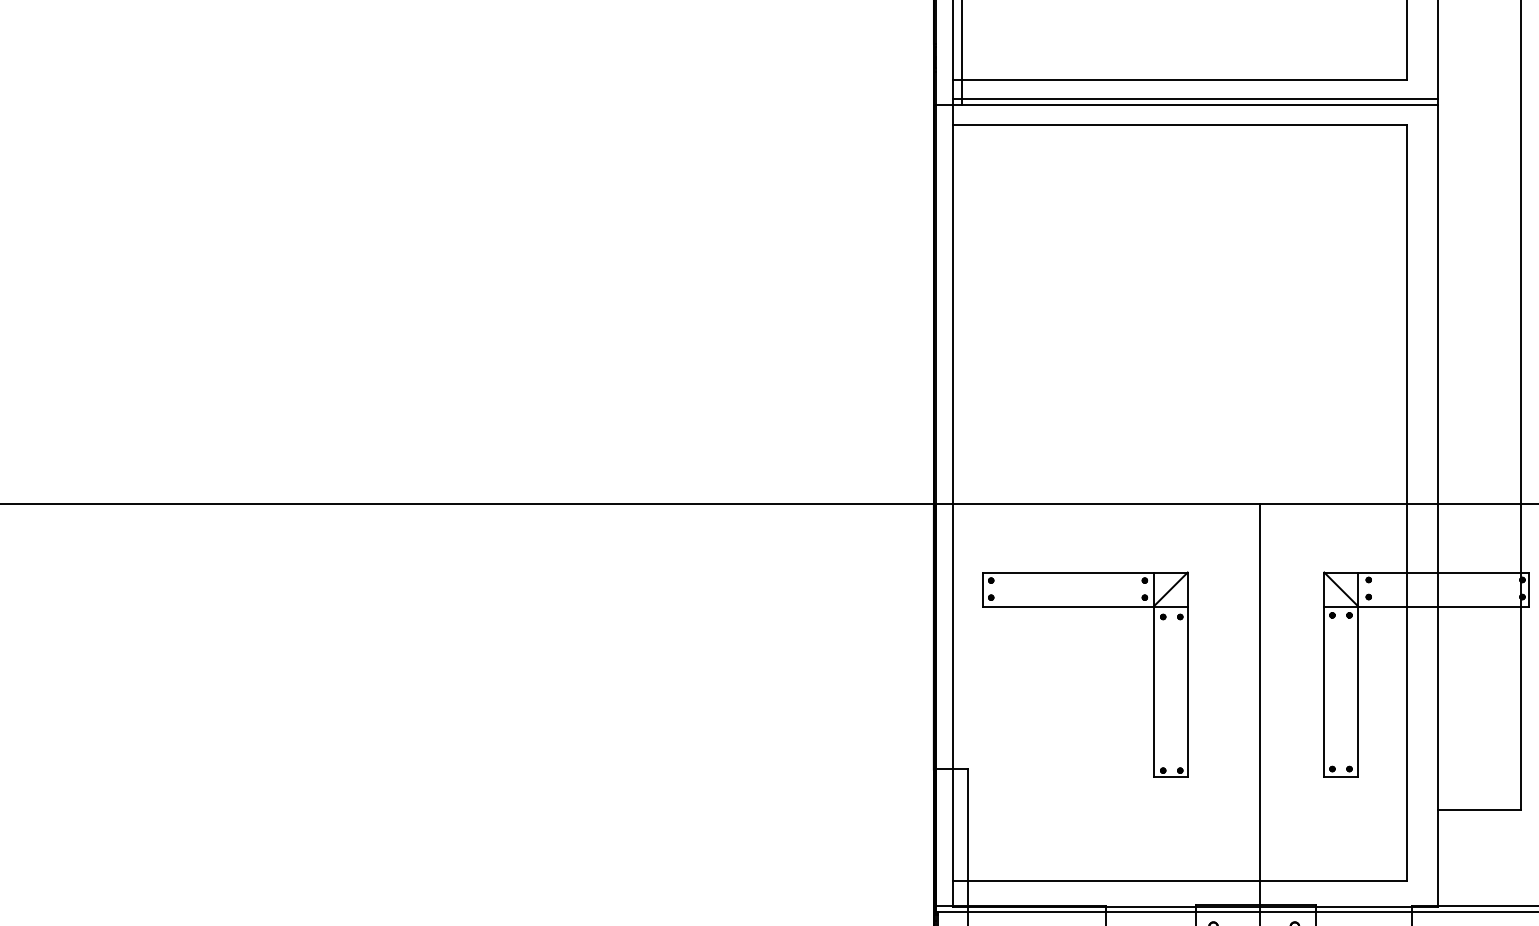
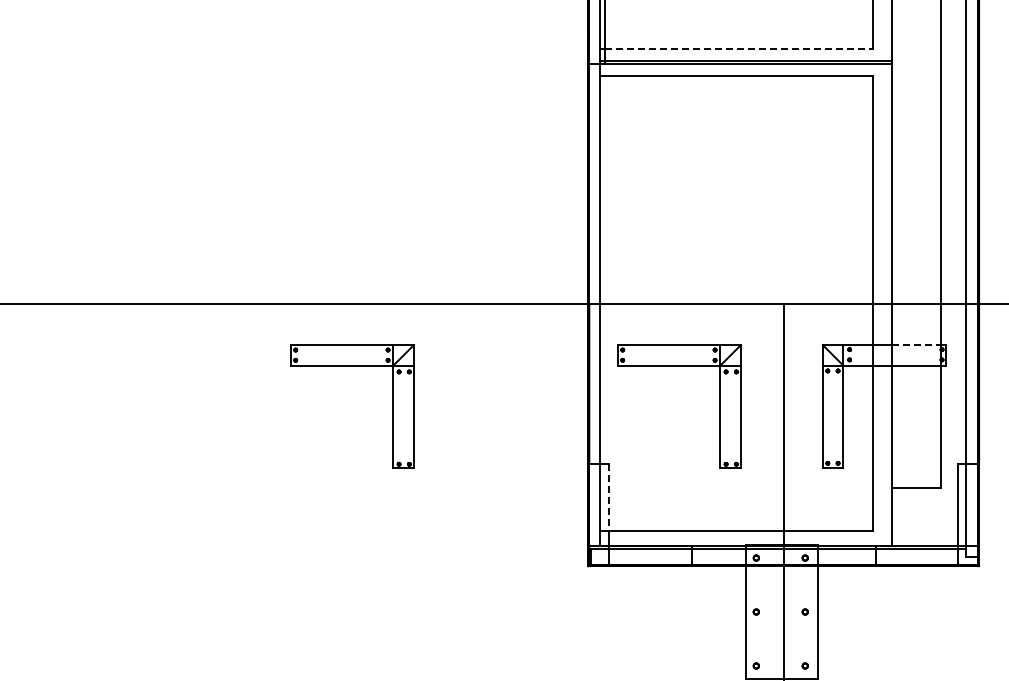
line: (1183, 78) -> (738, 48), solid -> dashed
line: (1479, 573) -> (916, 345), solid -> dashed
part: (541, 607) -> (352, 366), added
line: (967, 825) -> (608, 497), solid -> dashed

